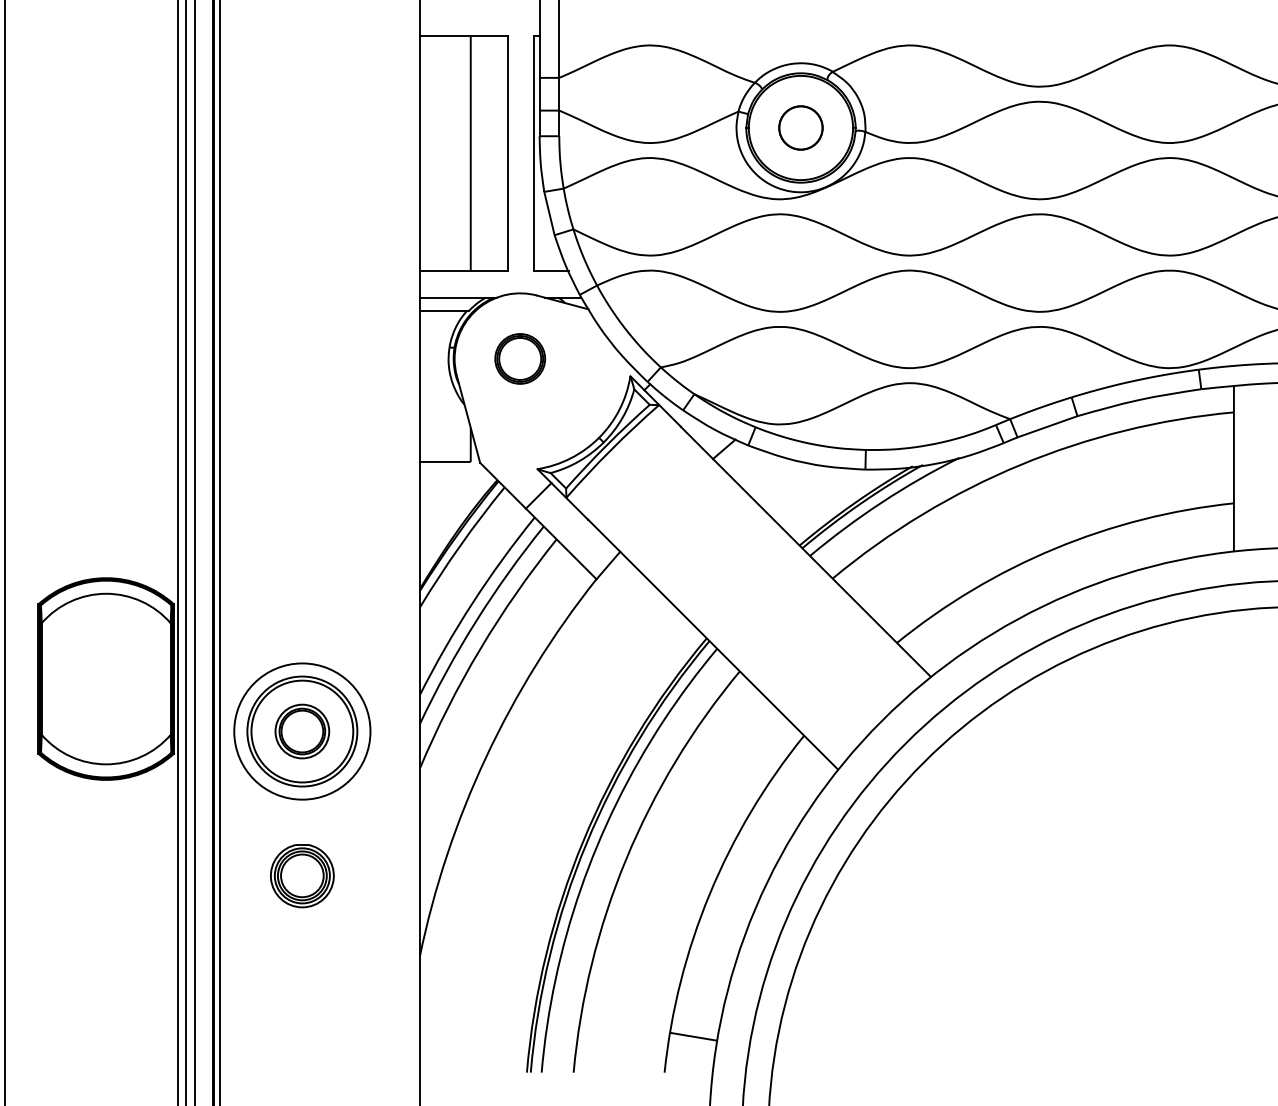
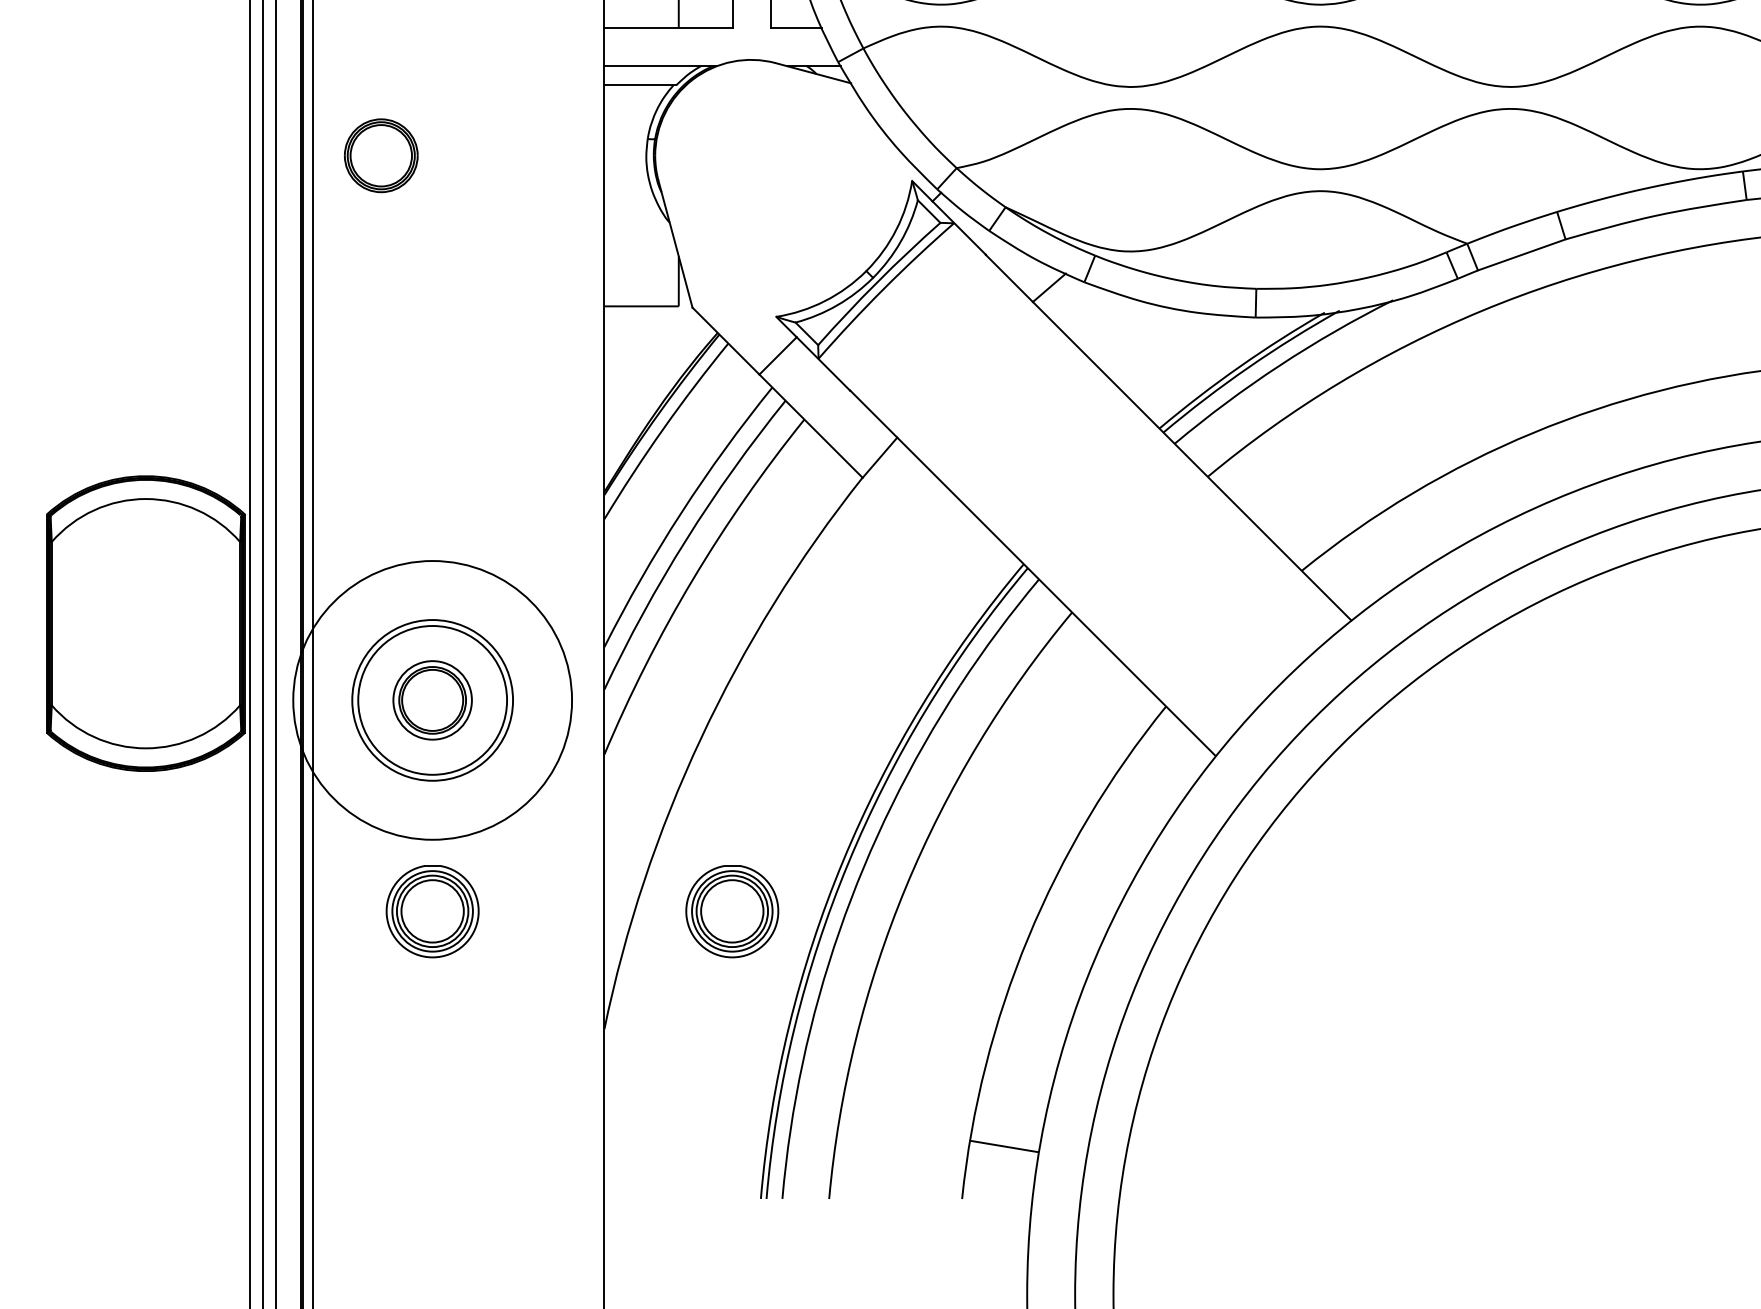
part: (519, 358) -> (380, 155), moved
circle: (302, 731) -> (432, 700), size x1.4
part: (507, 876) -> (732, 912), added

